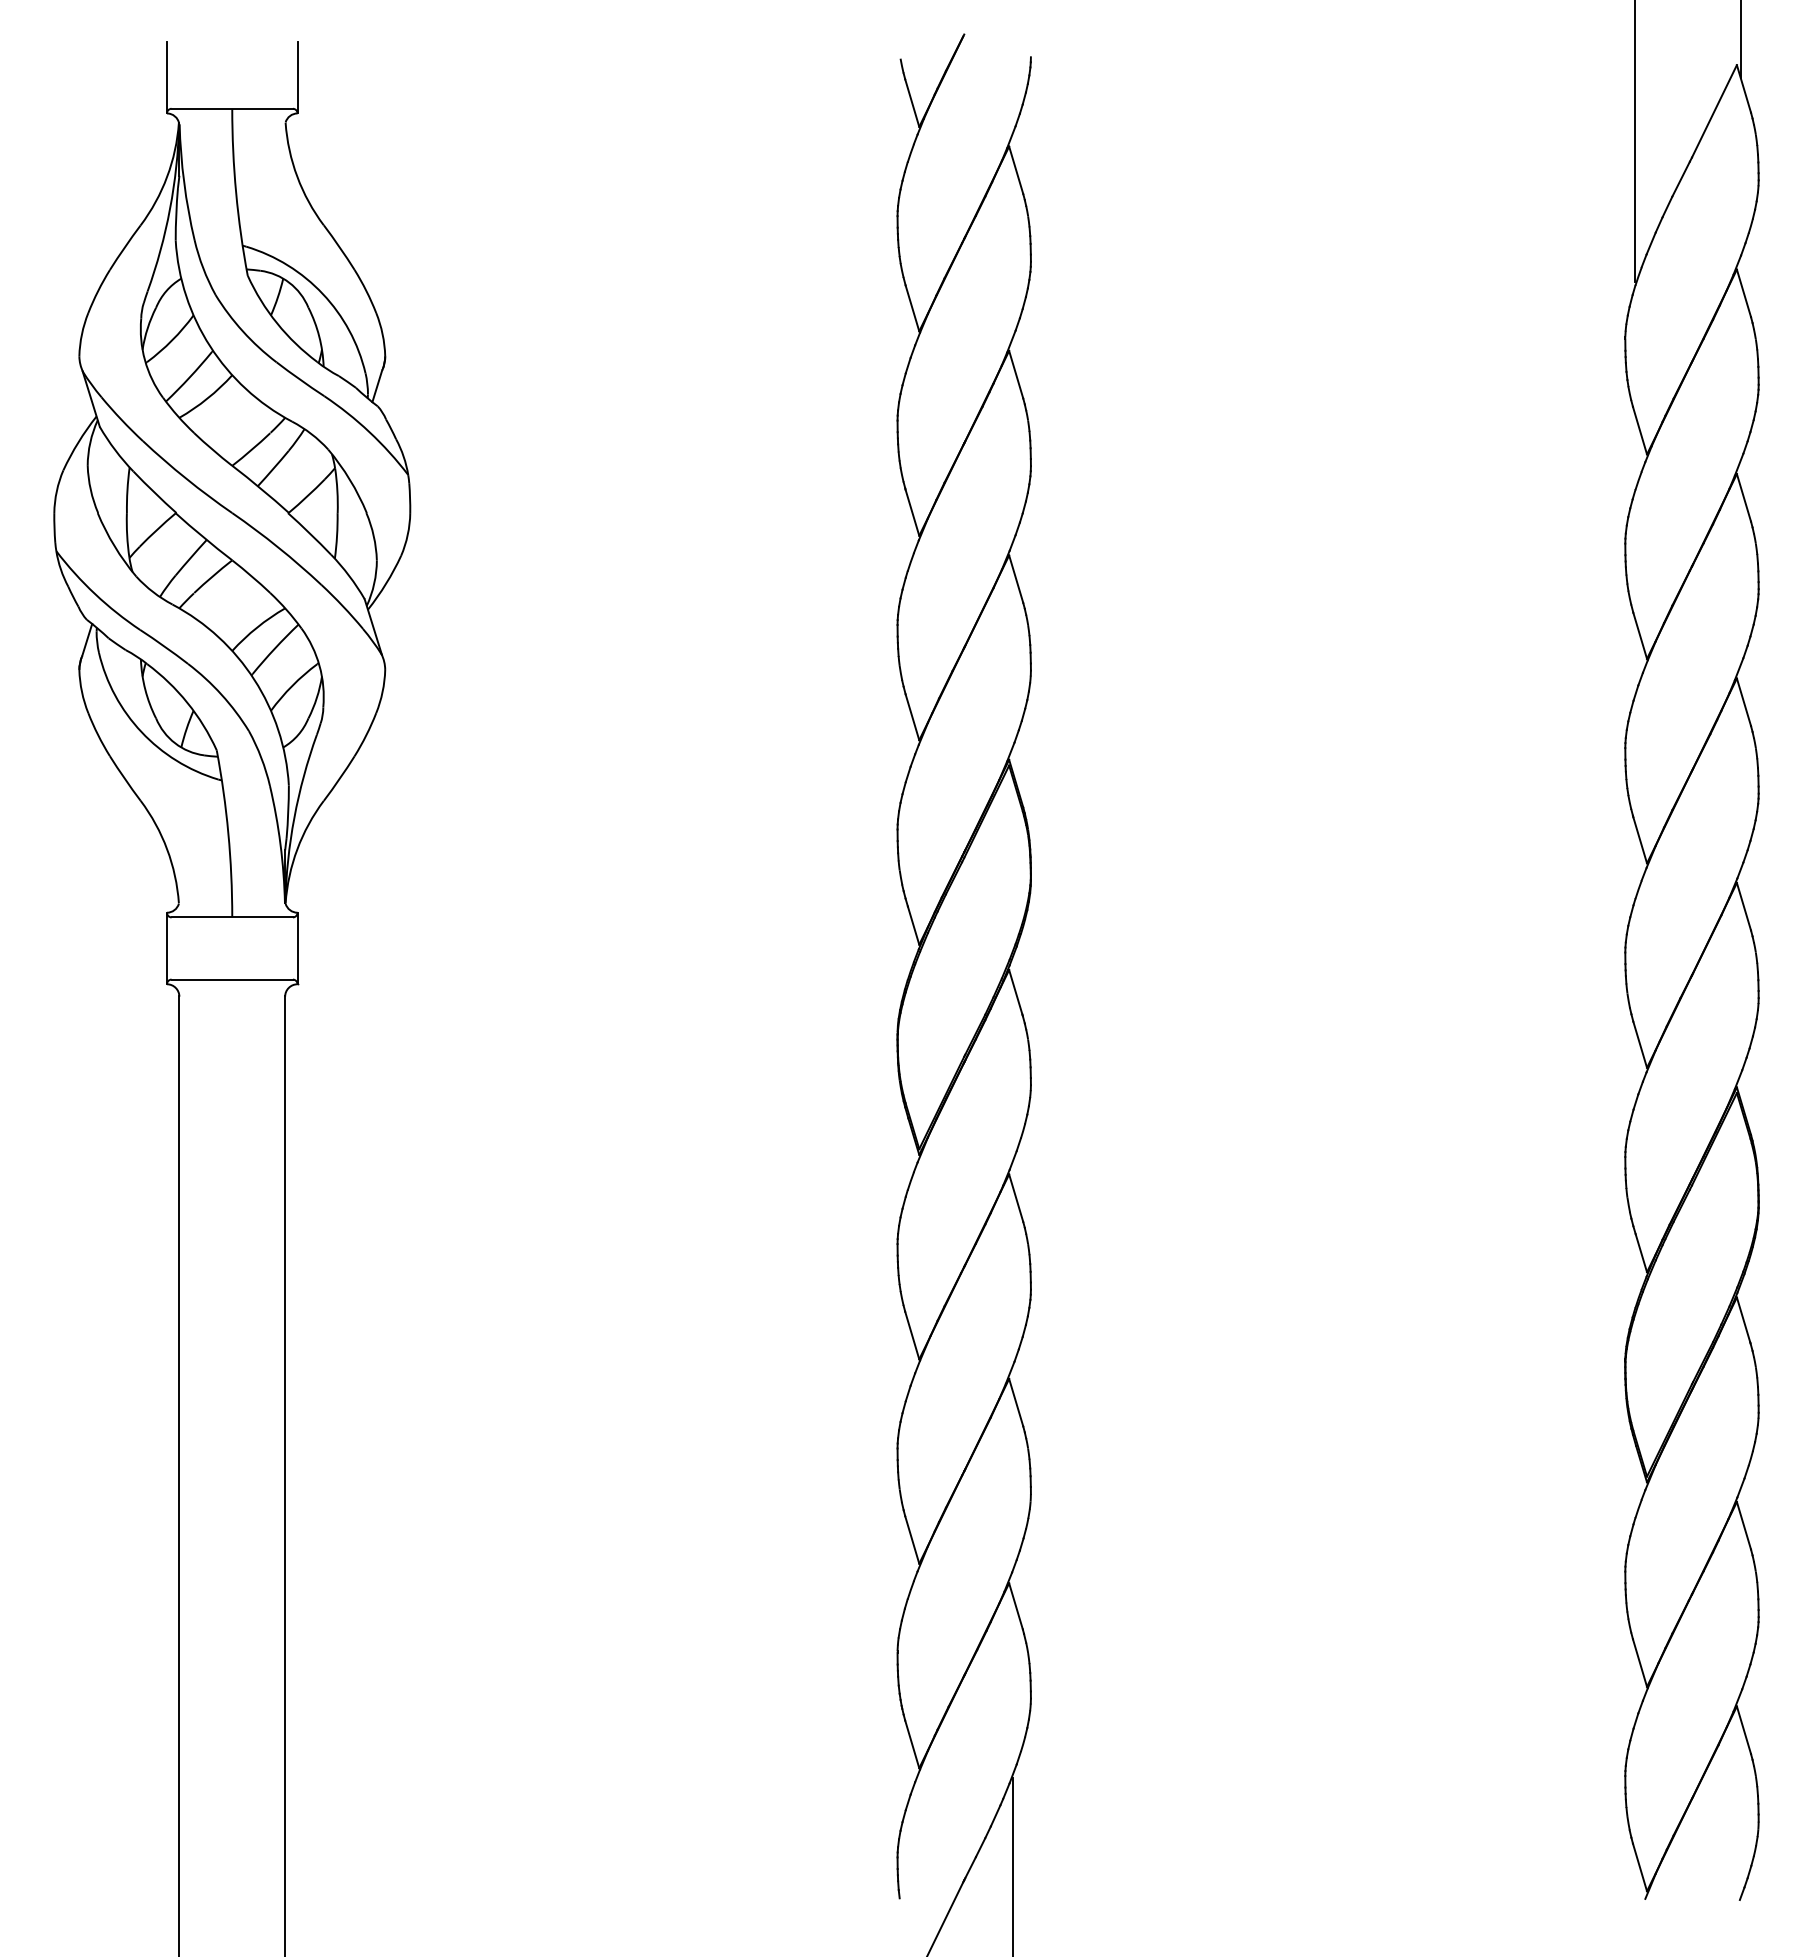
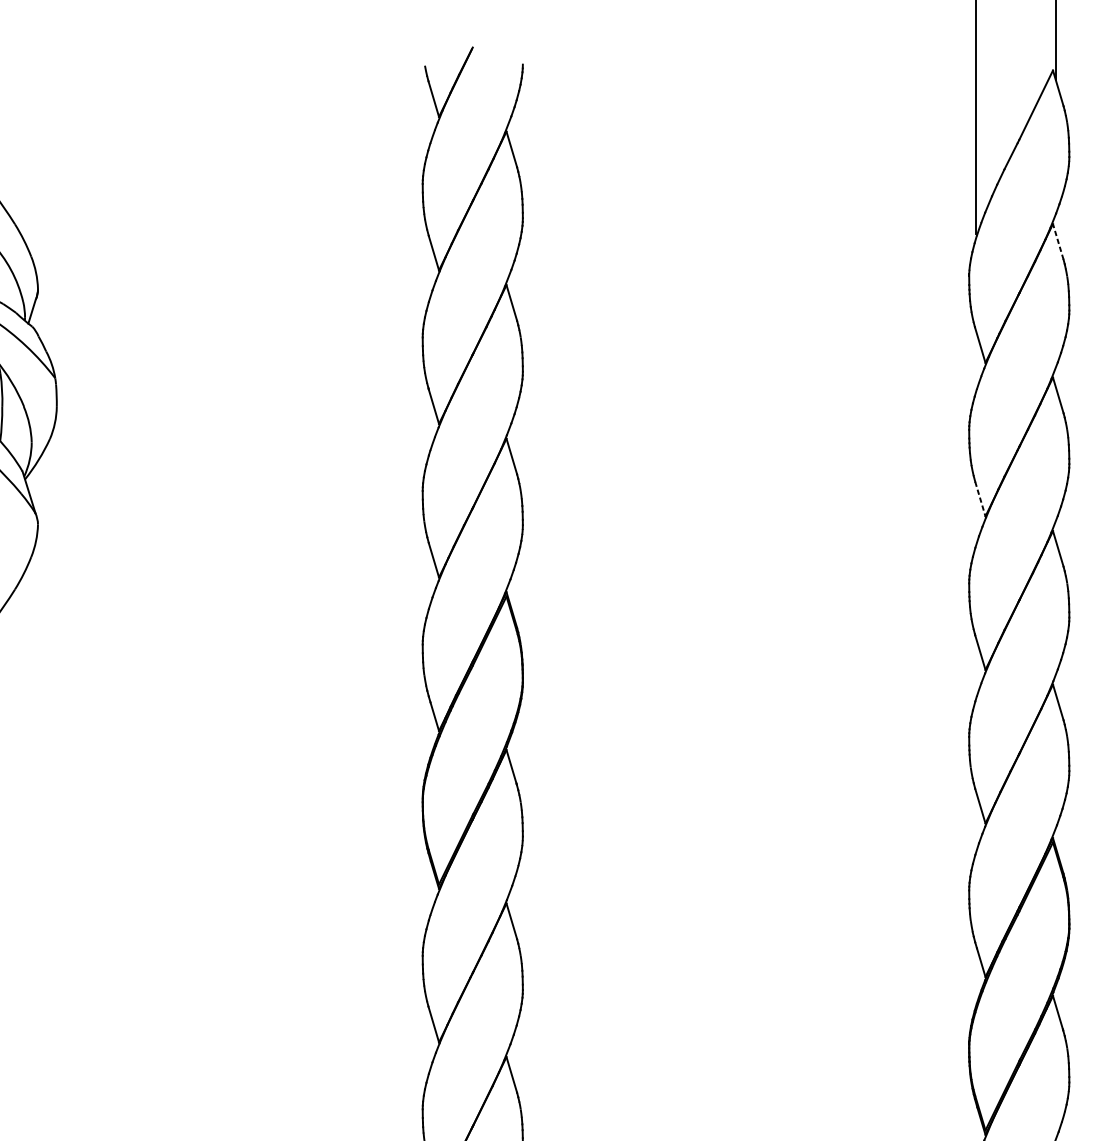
line: (1743, 293) -> (1057, 242), solid -> dashed
line: (1640, 636) -> (980, 499), solid -> dashed

